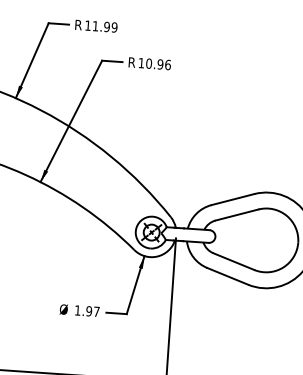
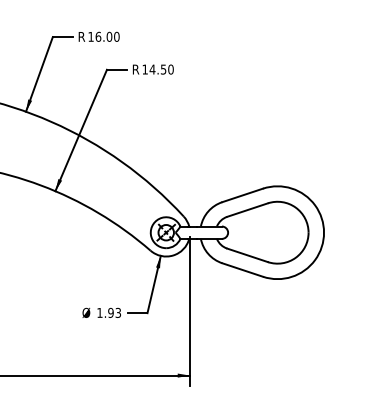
text: (105, 26) -> (107, 36), 11.99 -> 16.00
text: (158, 64) -> (161, 69), 10.96 -> 14.50
text: (95, 311) -> (117, 312), 1.97 -> 1.93

